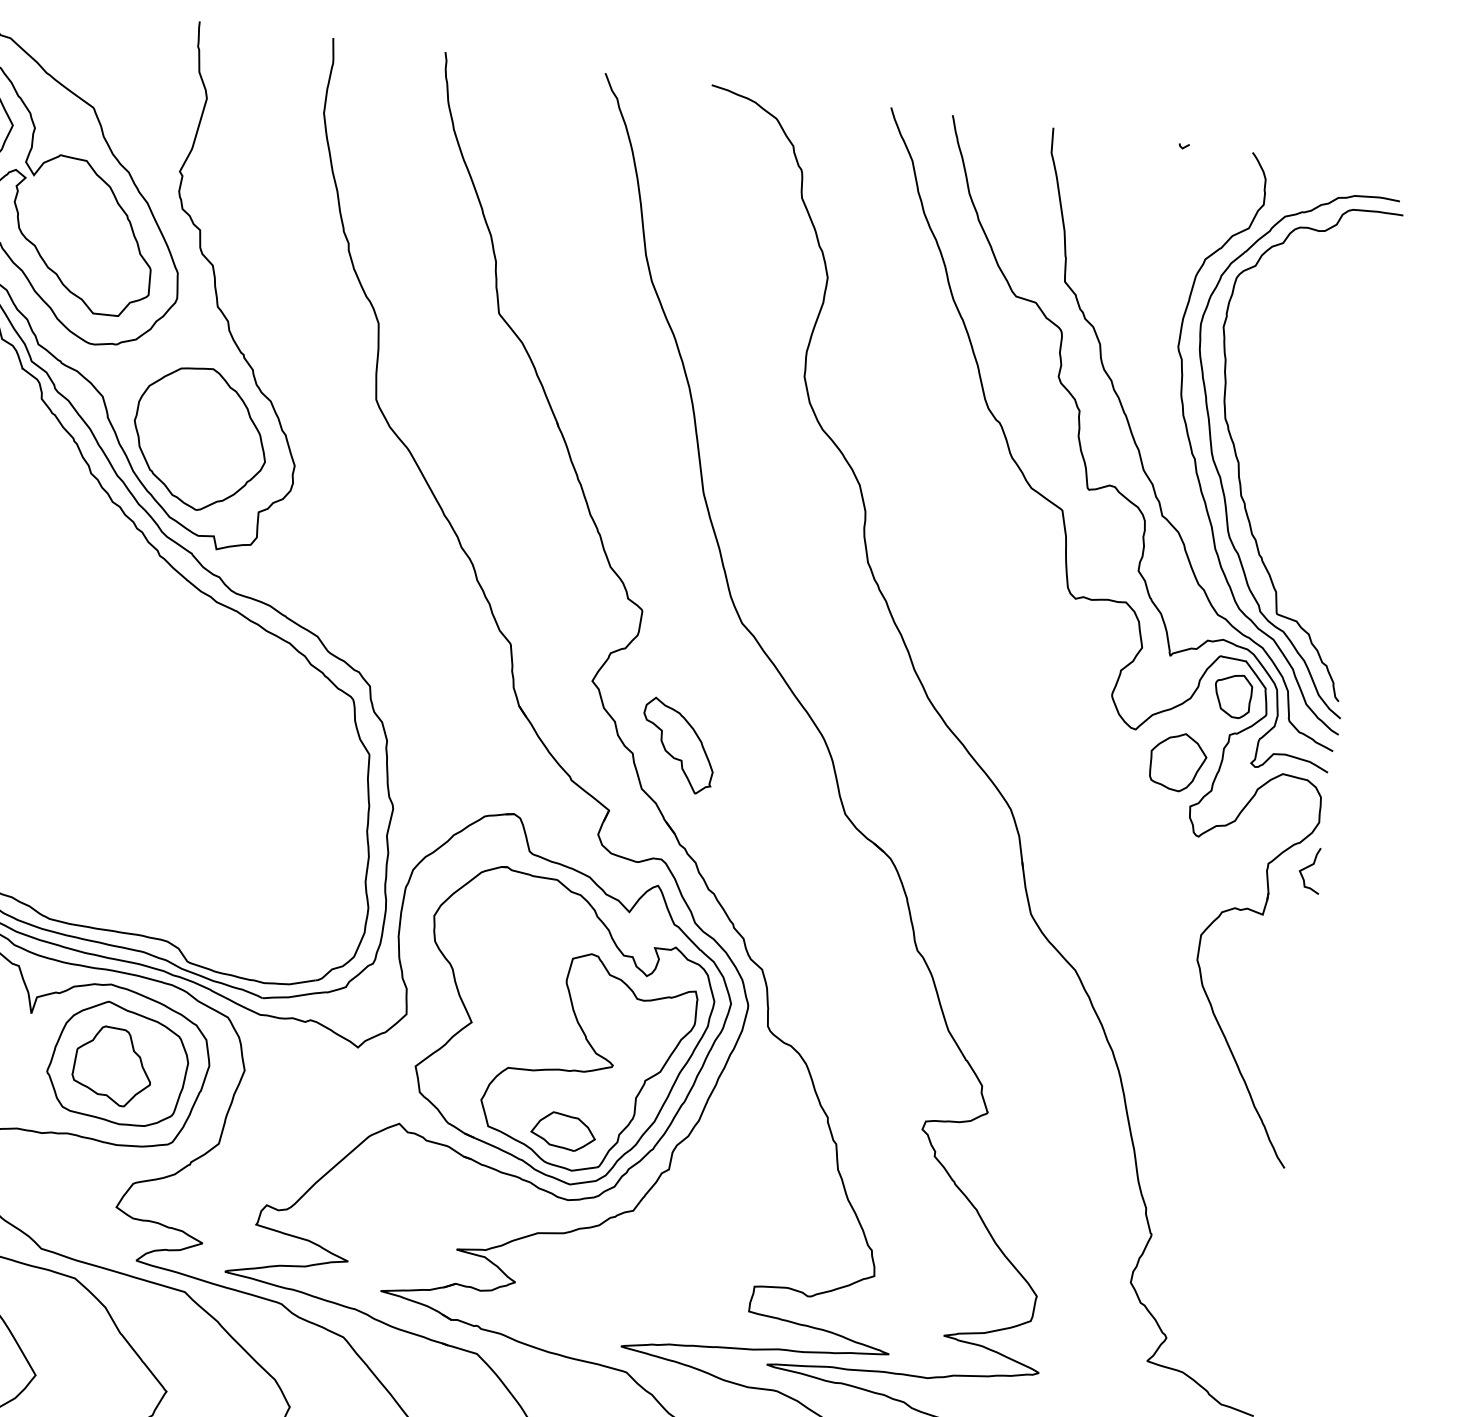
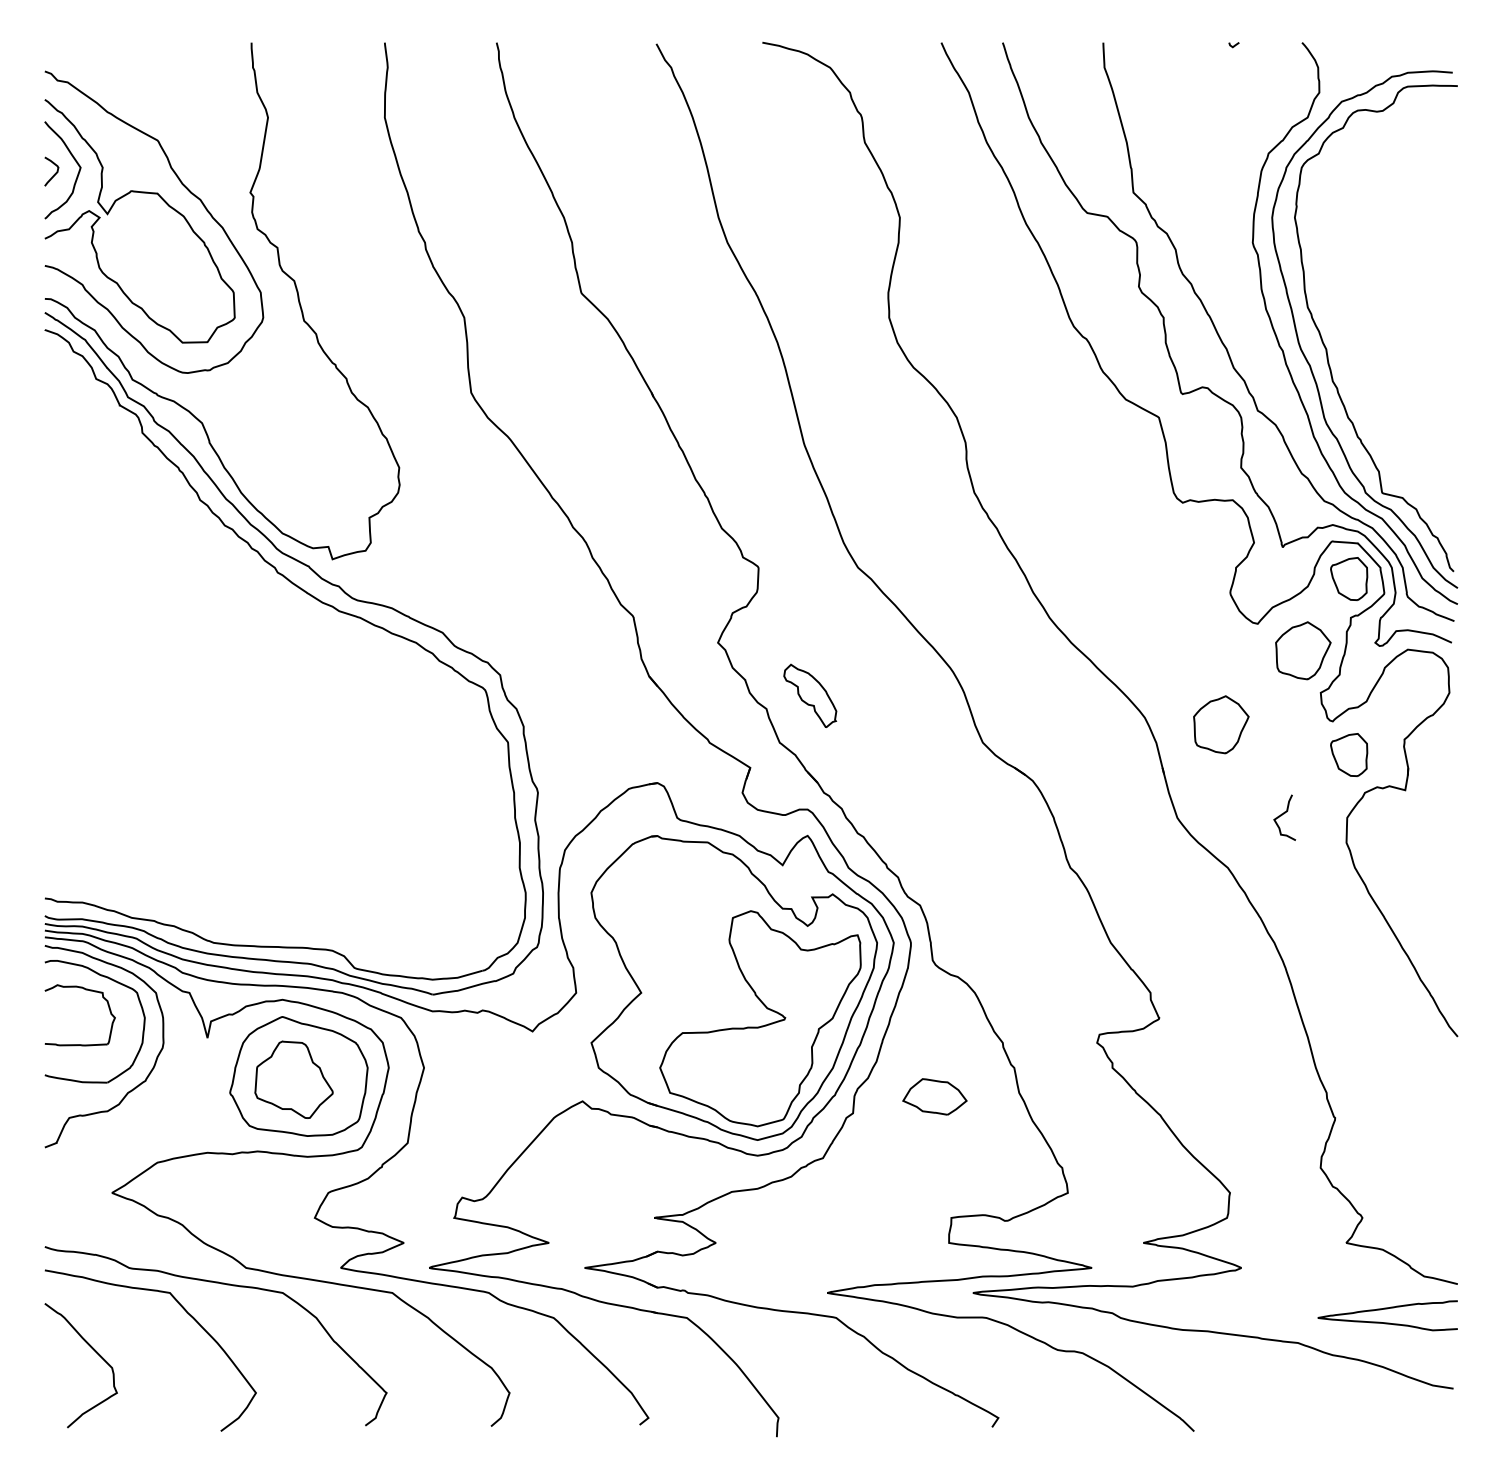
part: (199, 438) -> (302, 452), removed
part: (678, 745) -> (810, 695), size x0.7
part: (1086, 825) -> (1221, 724), added
curve: (1308, 867) -> (1282, 815), moved
part: (1211, 871) -> (1349, 754), added
part: (563, 1131) -> (934, 1096), moved

